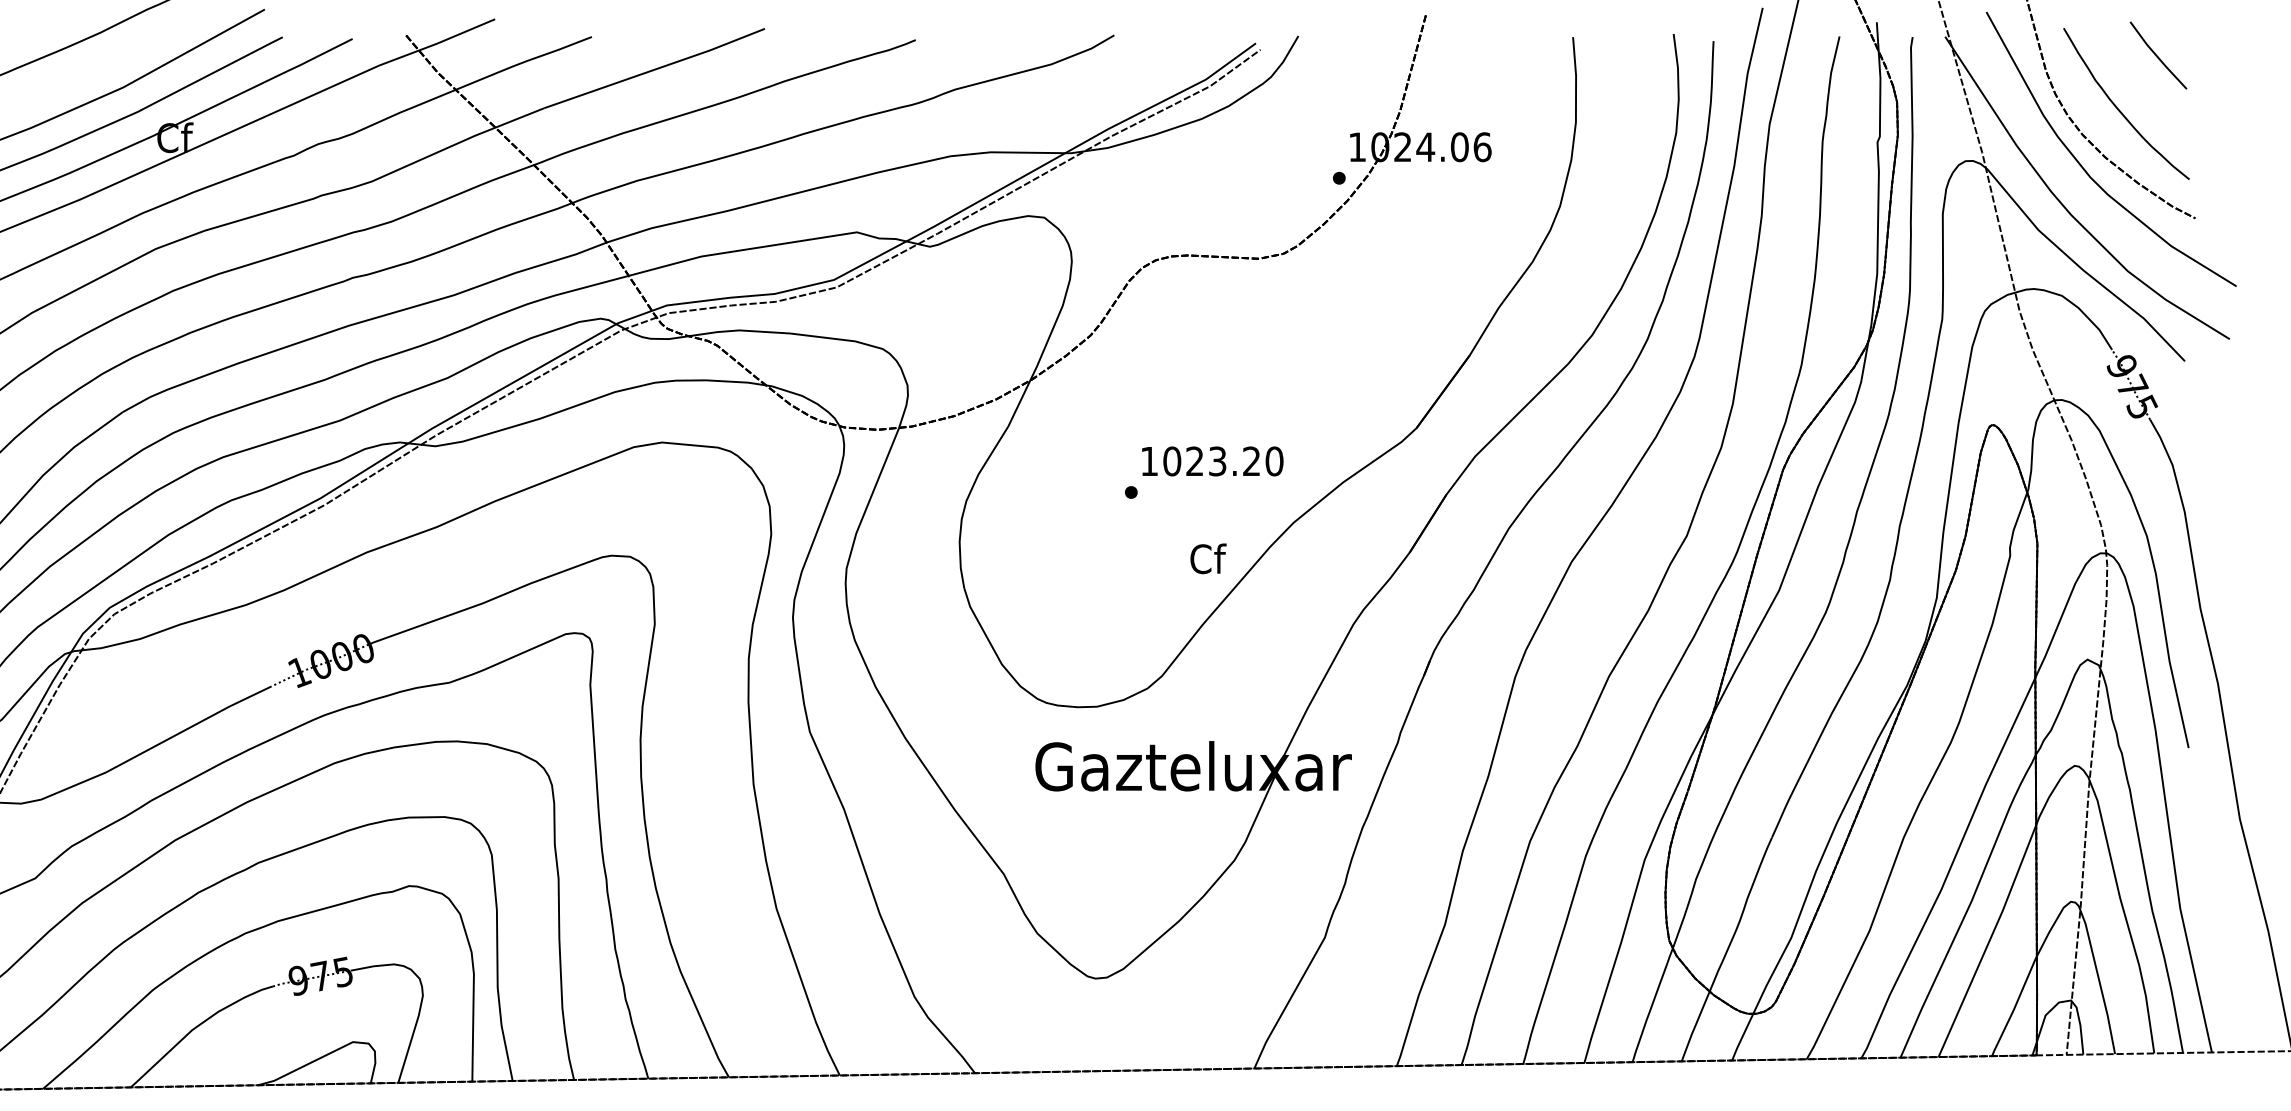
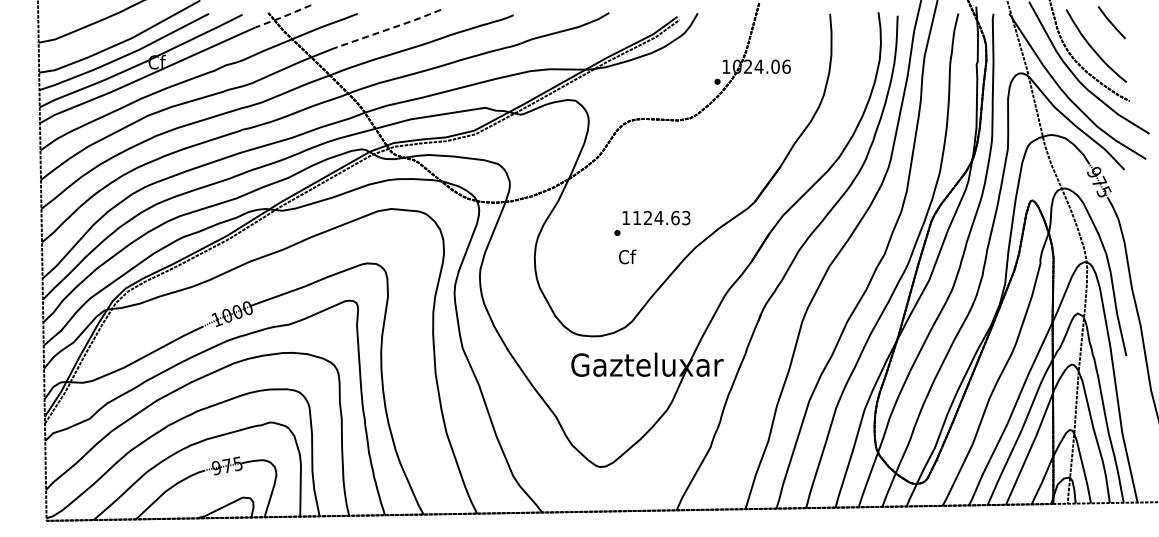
line: (437, 42) -> (283, 16), solid -> dashed
line: (655, 69) -> (388, 29), solid -> dashed
text: (1222, 460) -> (661, 217), 1023.20 -> 1124.63
text: (1208, 557) -> (627, 256), moved

